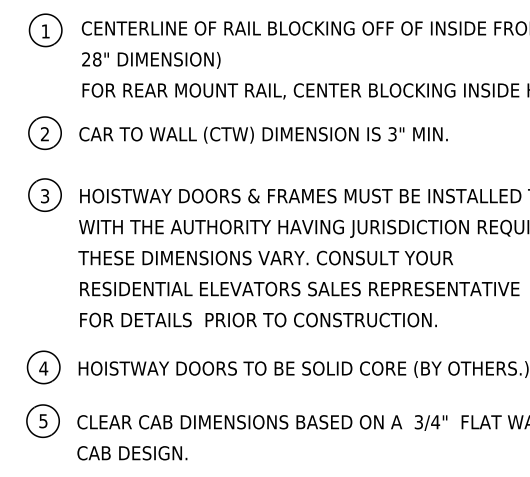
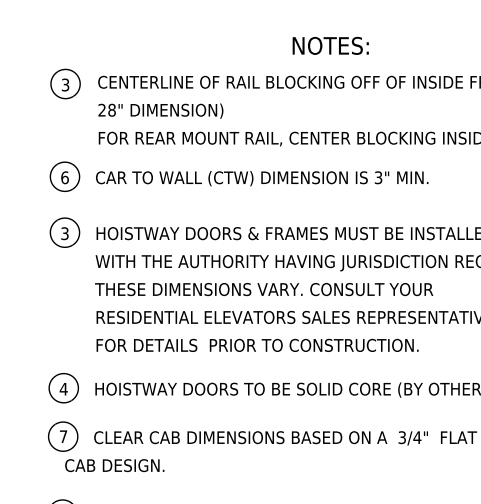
text: (45, 30) -> (65, 84), 1 -> 3
text: (44, 133) -> (64, 177), 2 -> 6
text: (43, 420) -> (63, 436), 5 -> 7
text: (132, 453) -> (114, 465), moved

